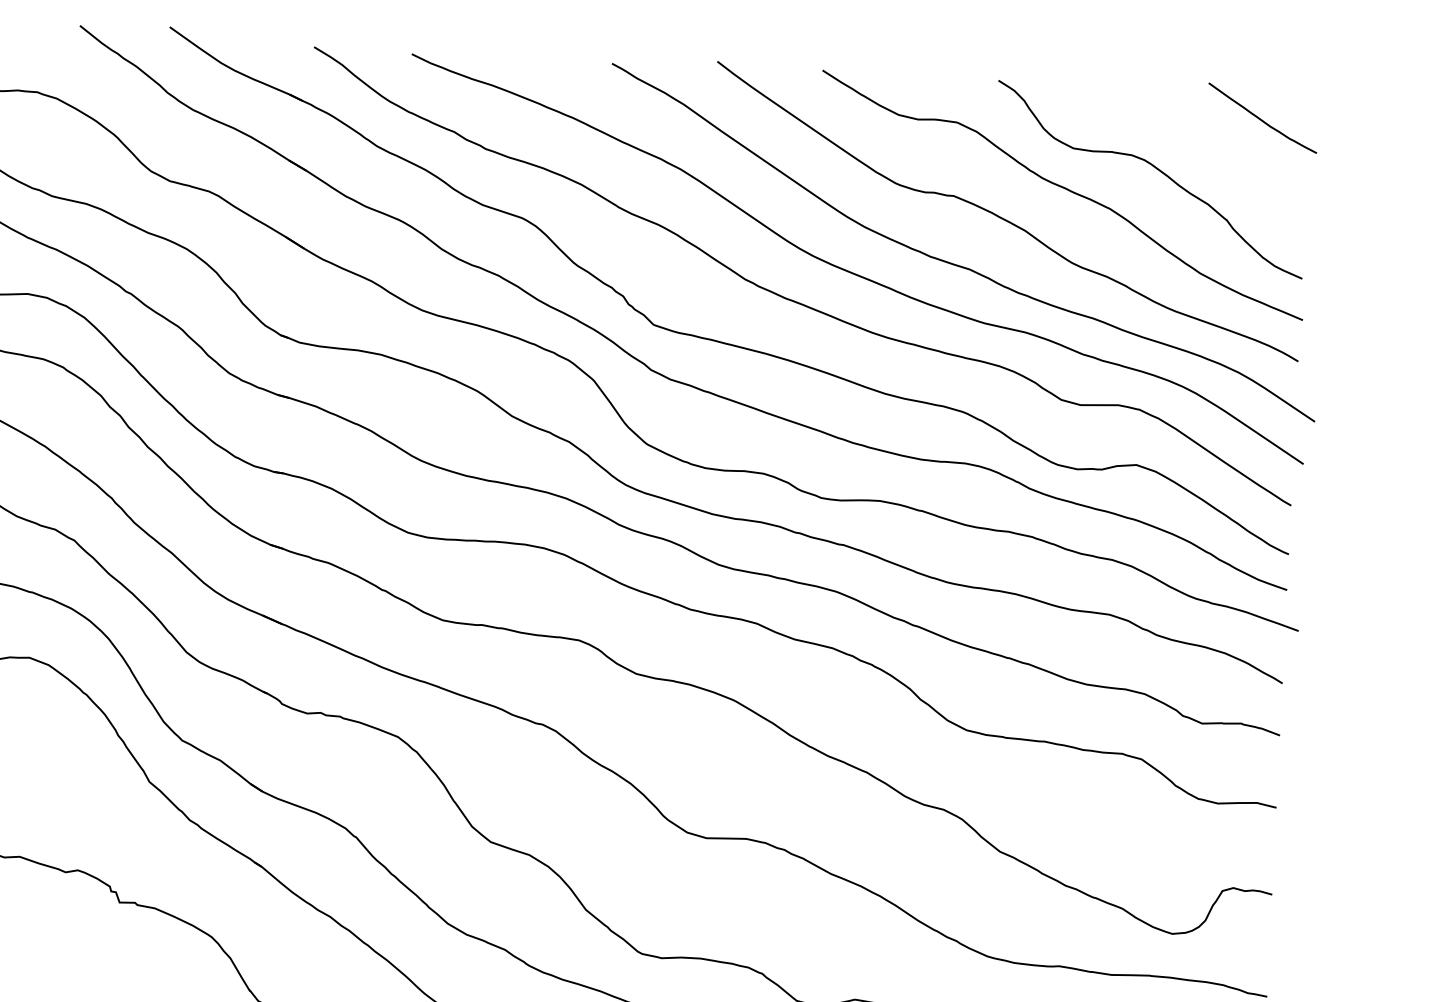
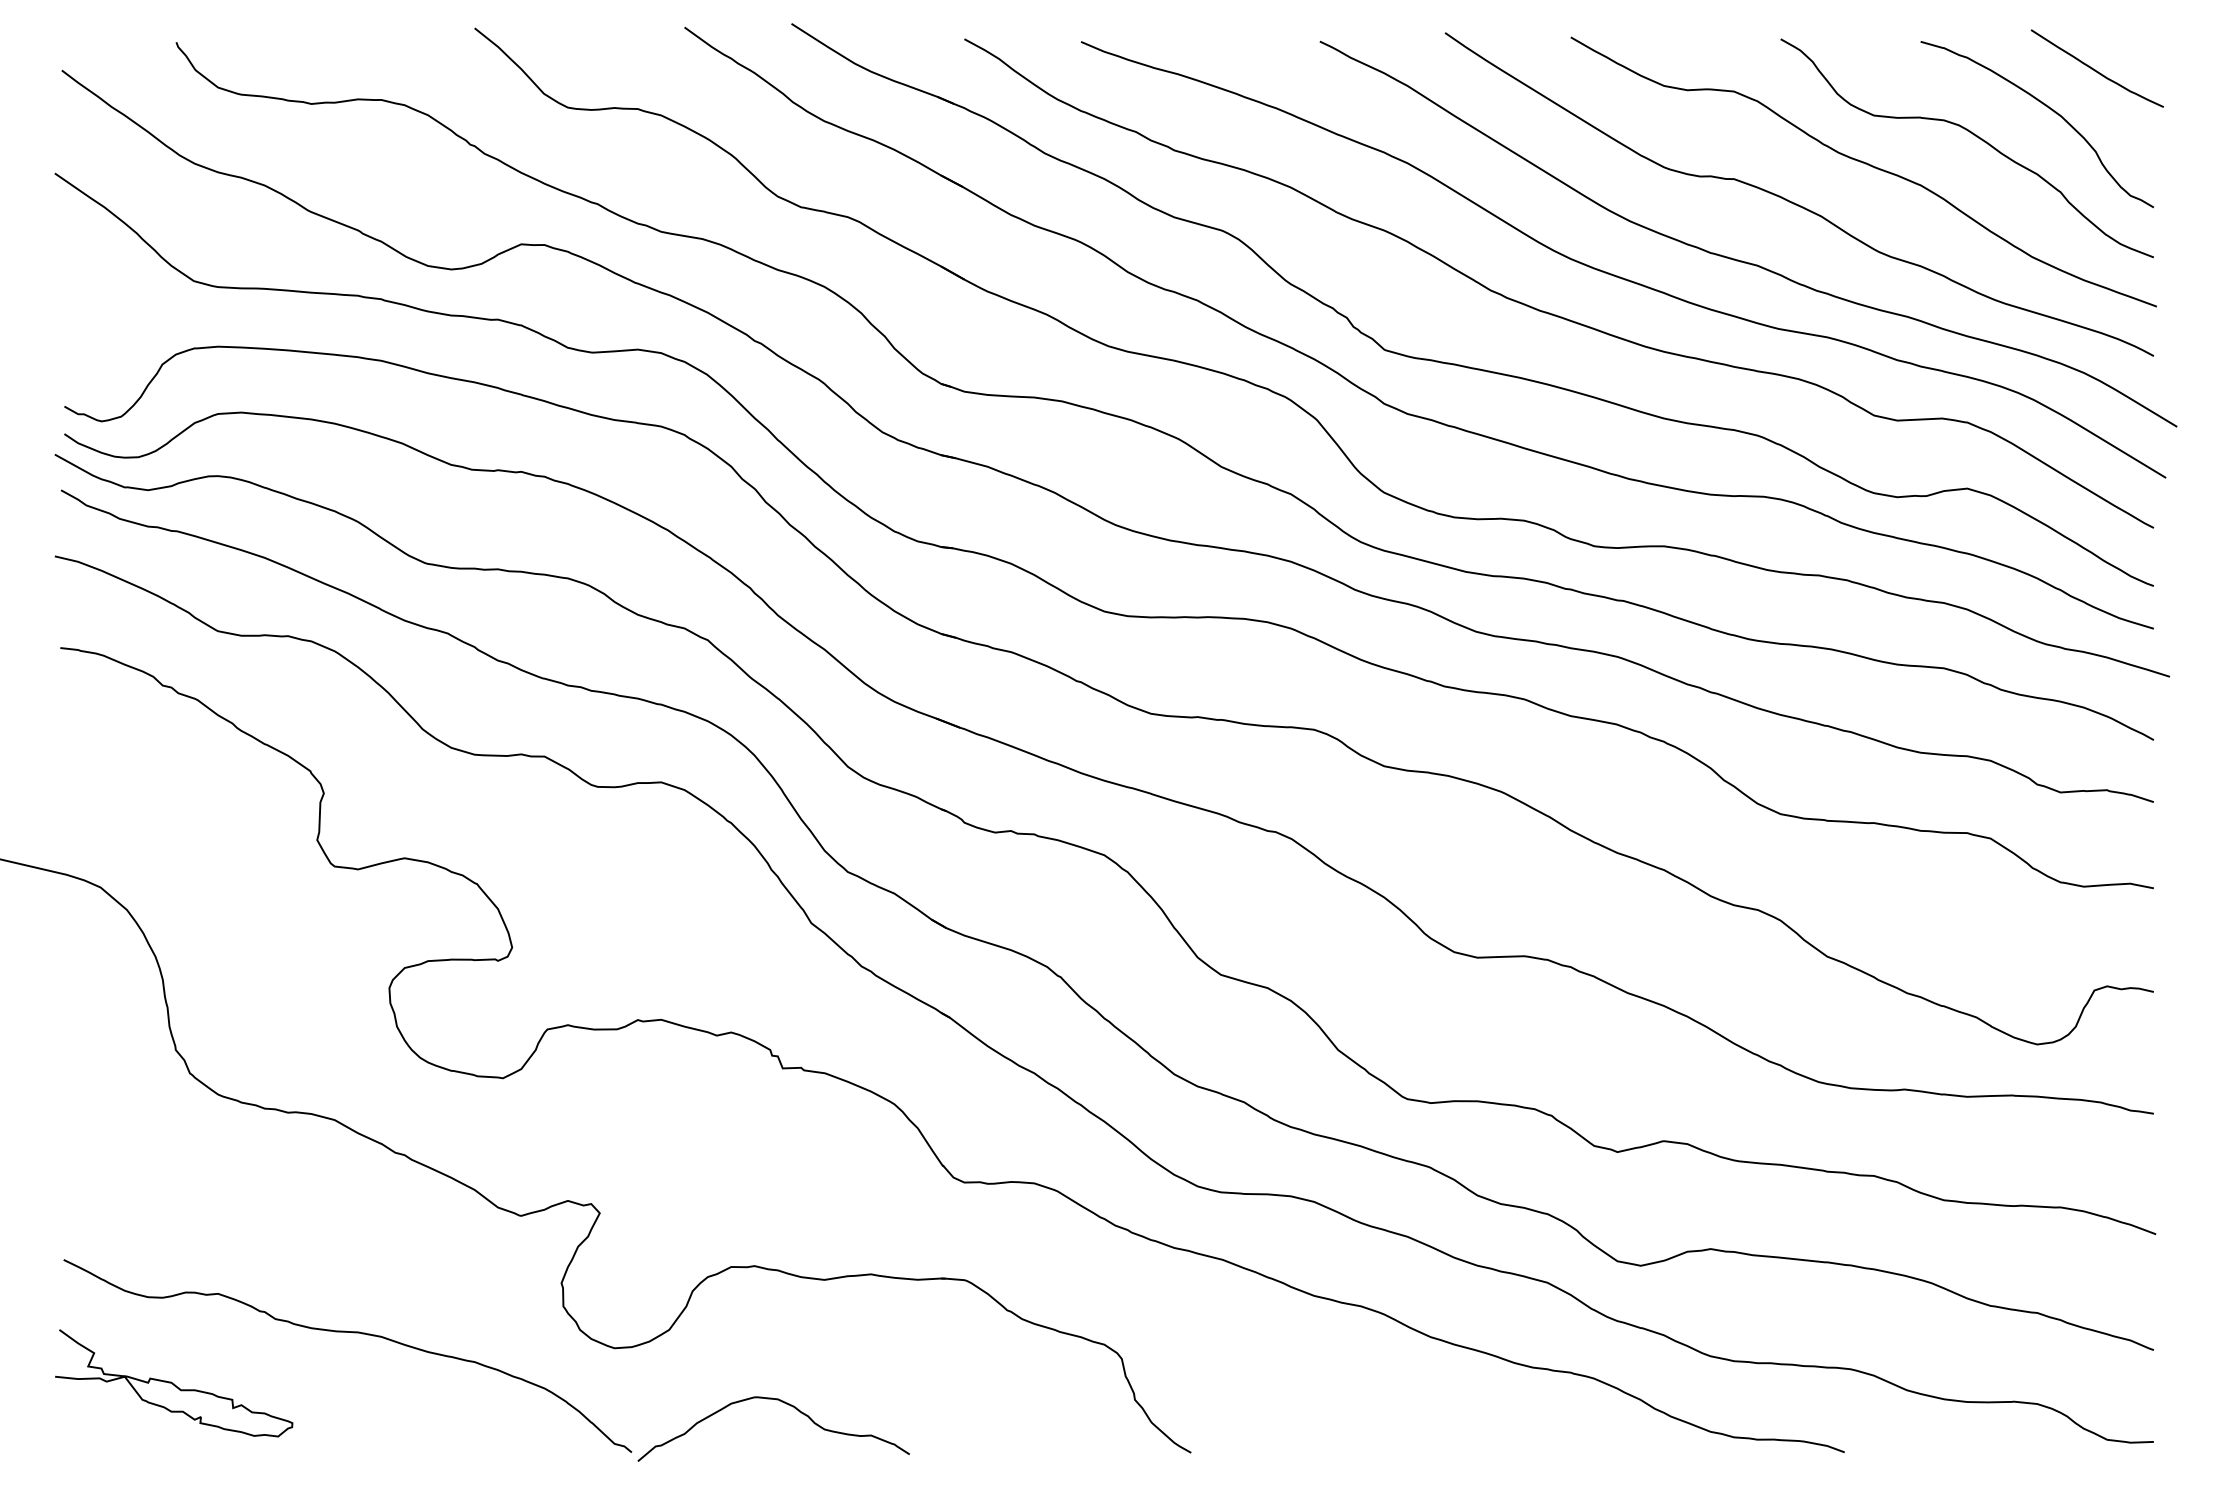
curve: (1220, 149) -> (2048, 108), added

